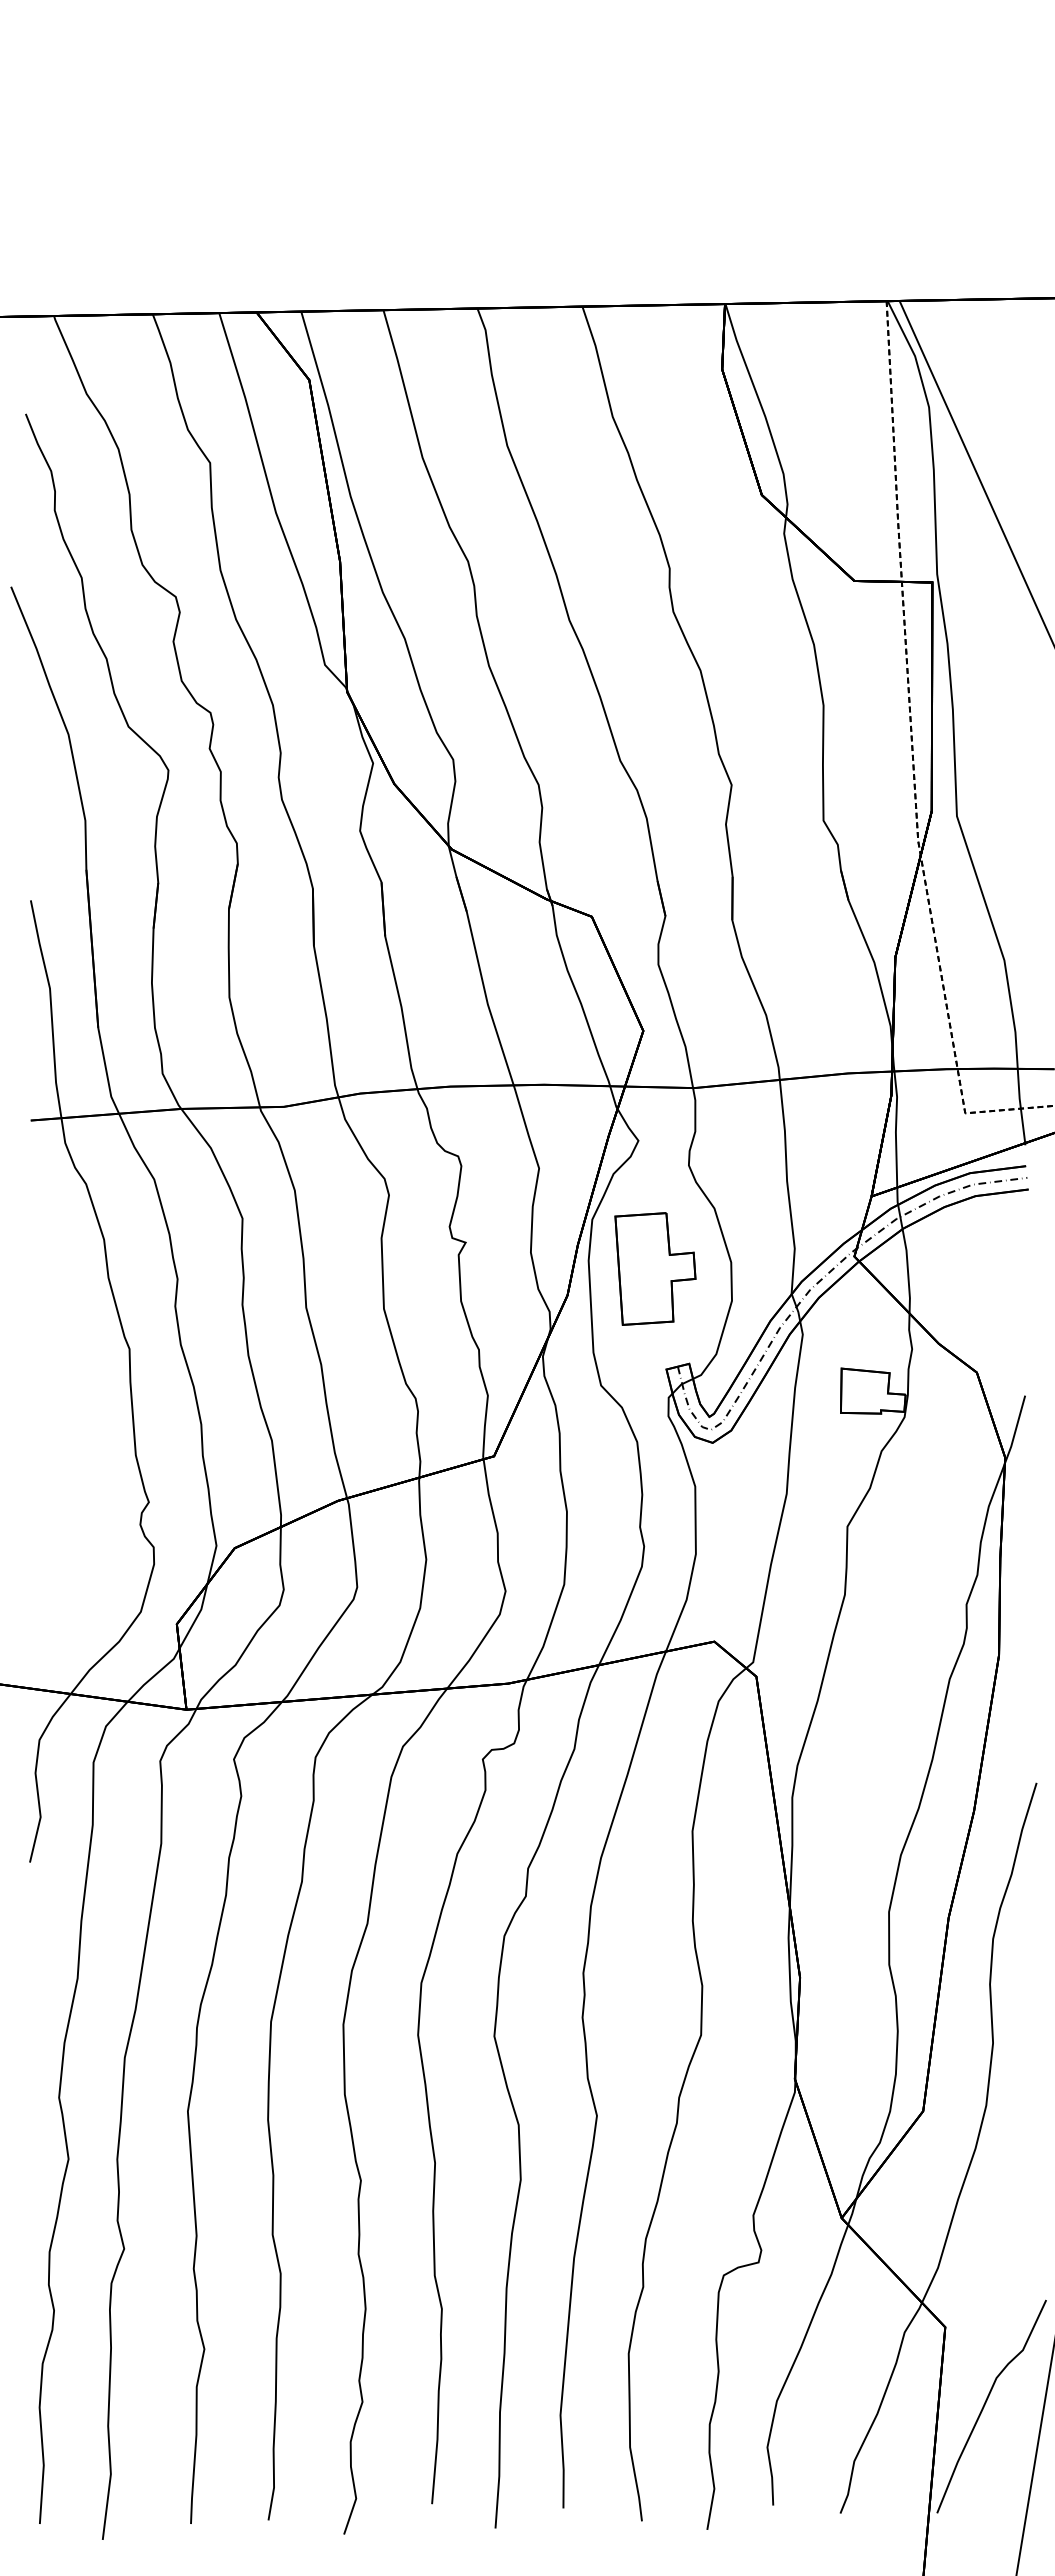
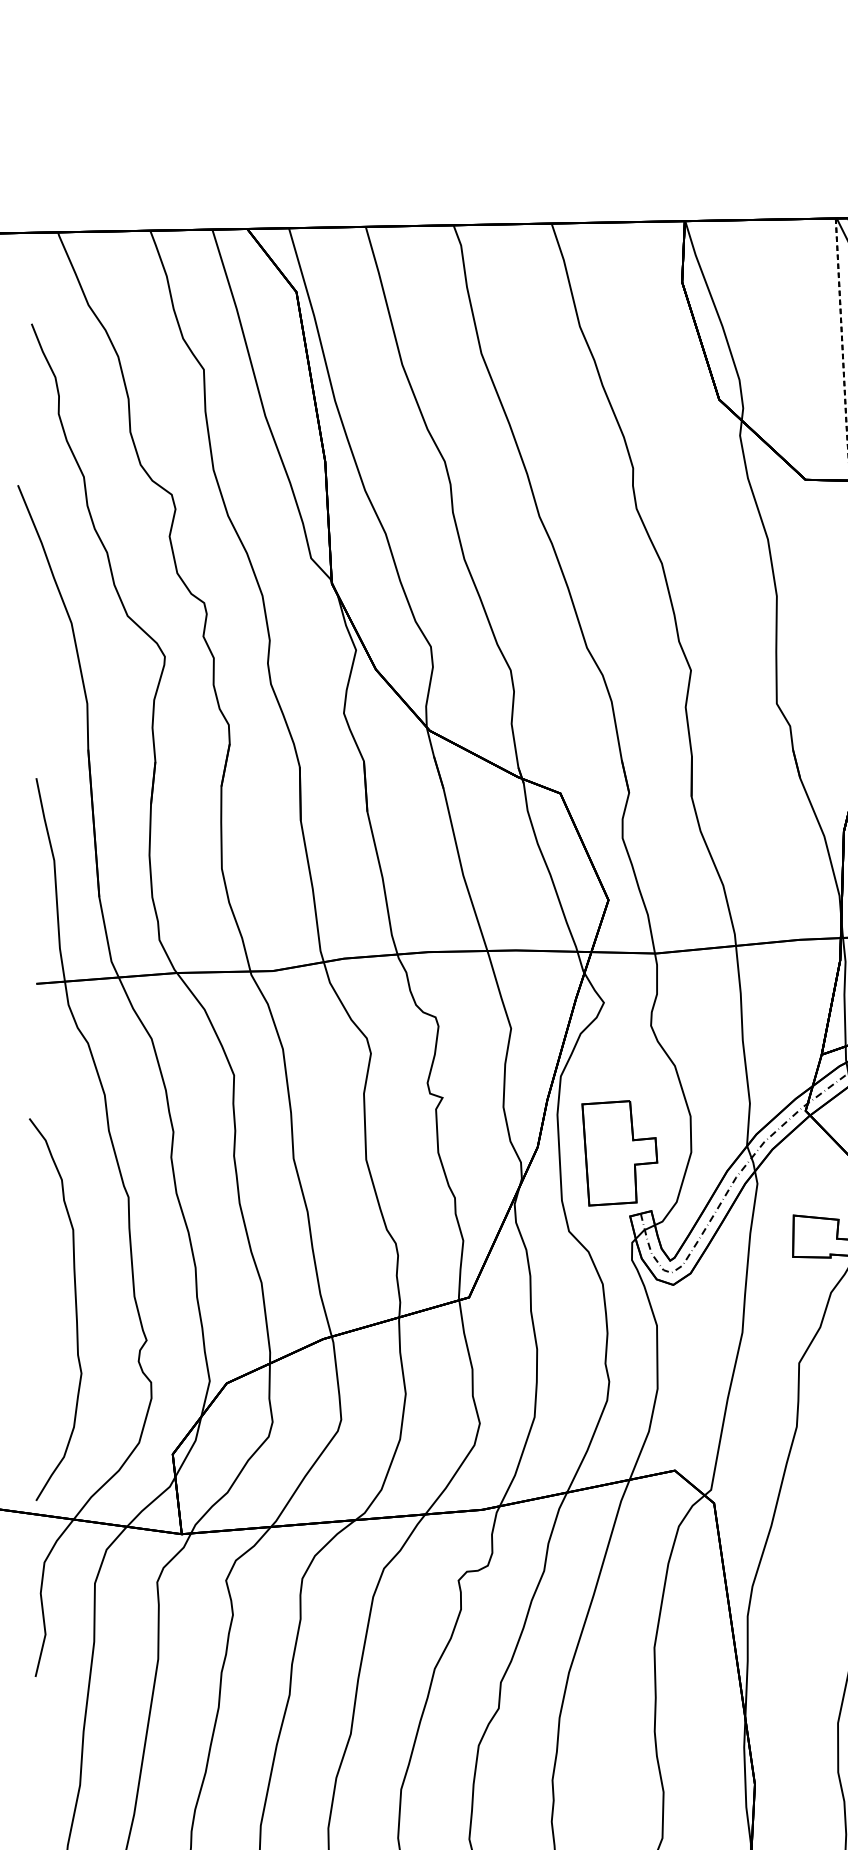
part: (655, 1268) -> (619, 1152), moved
curve: (72, 1469) -> (75, 1309), added

